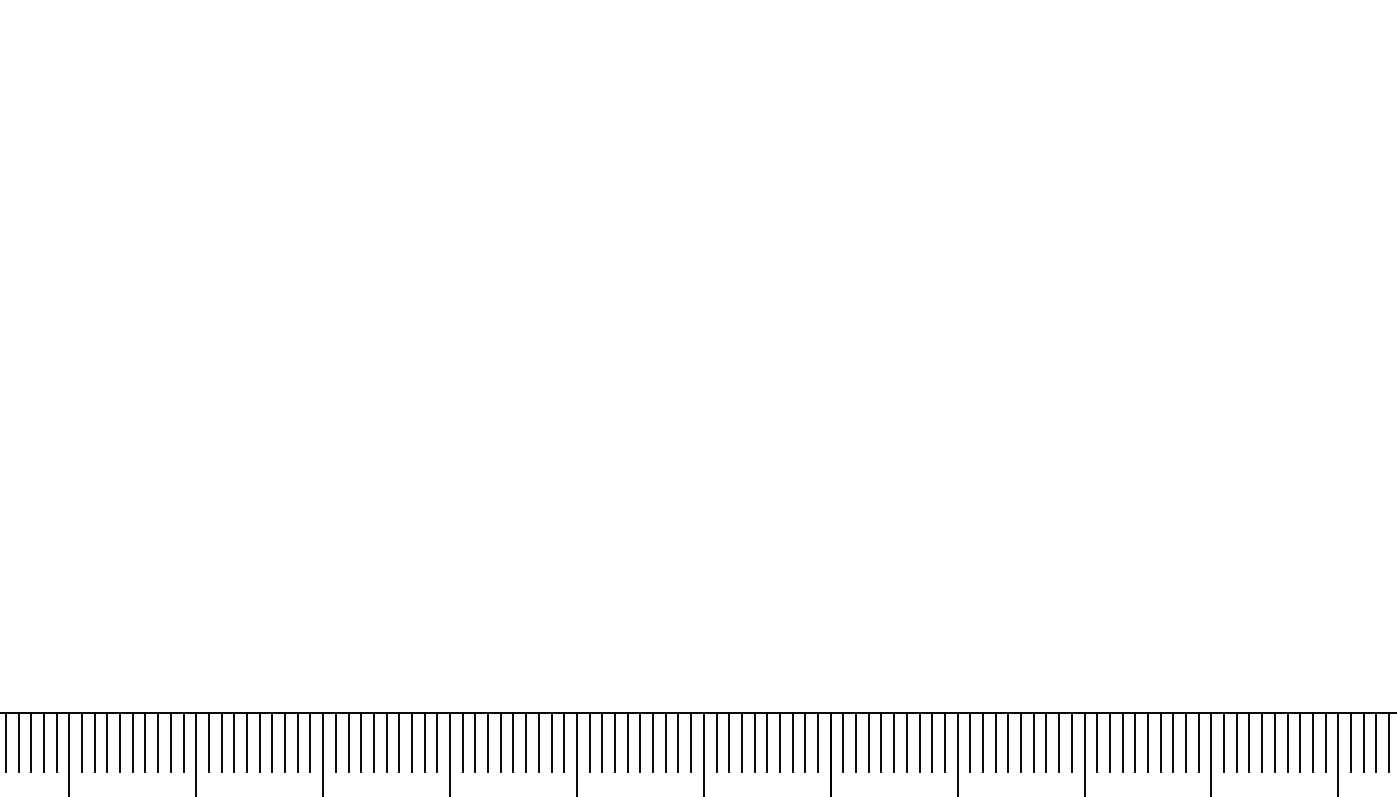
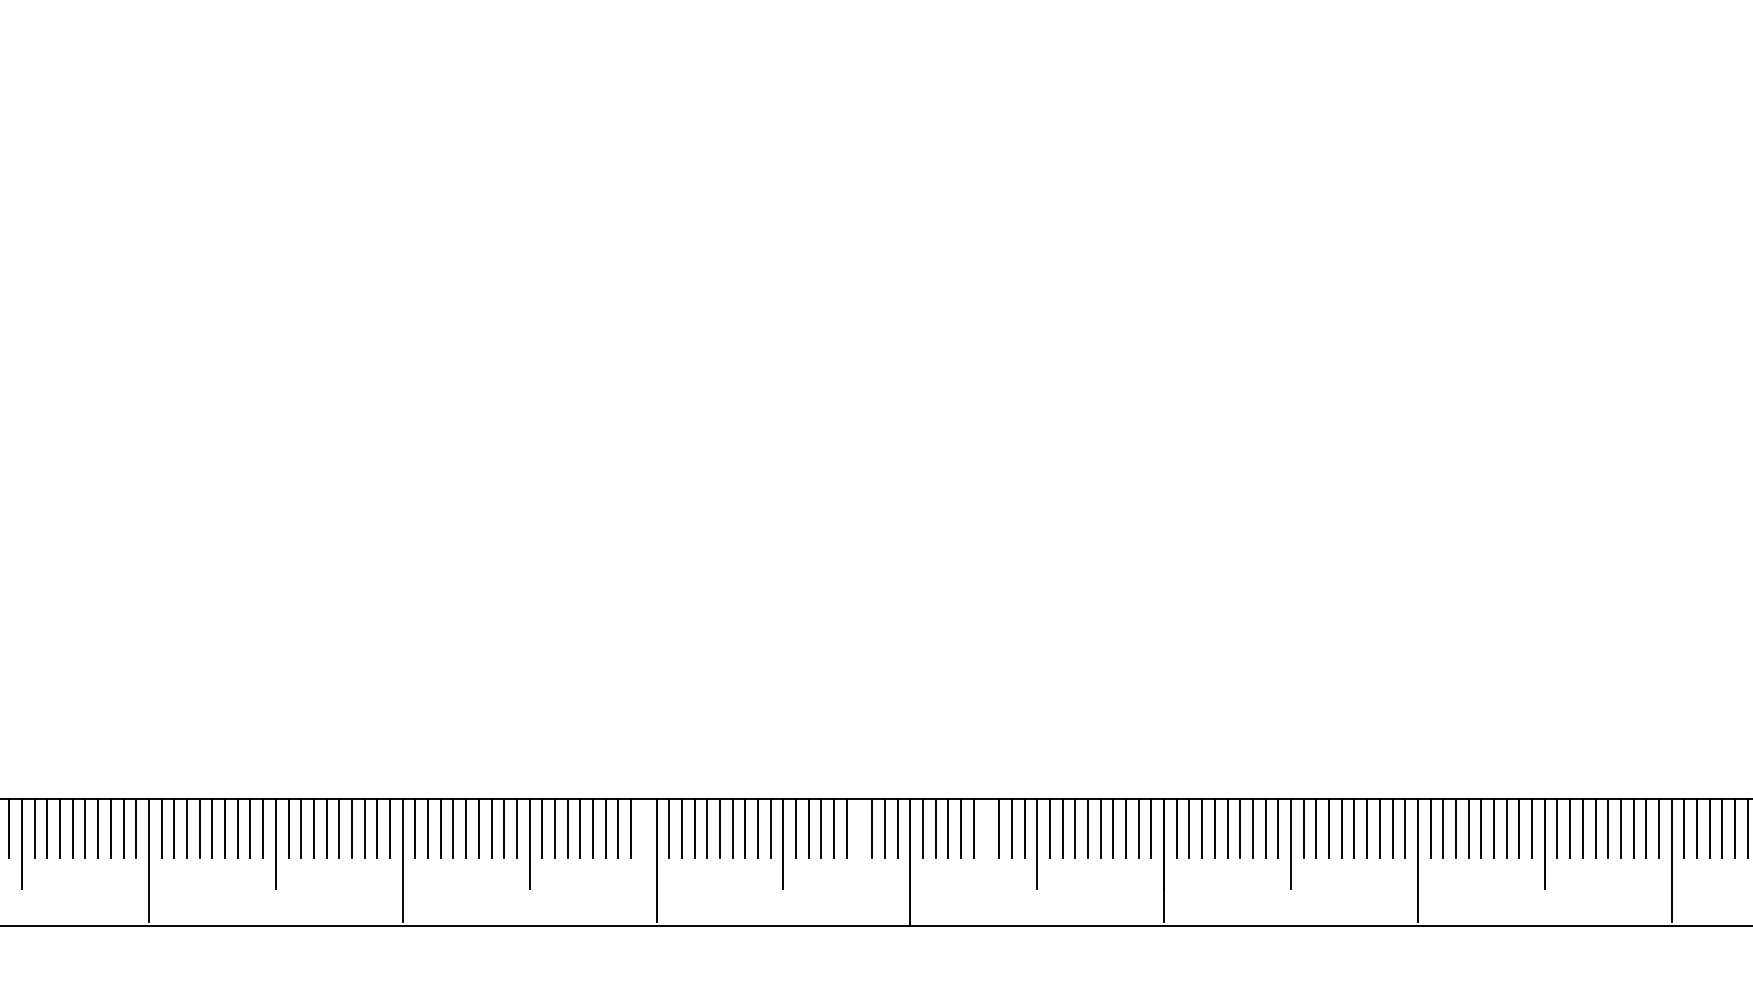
line: (310, 742) -> (643, 828), removed
line: (526, 742) -> (859, 828), removed
line: (653, 742) -> (986, 828), removed

